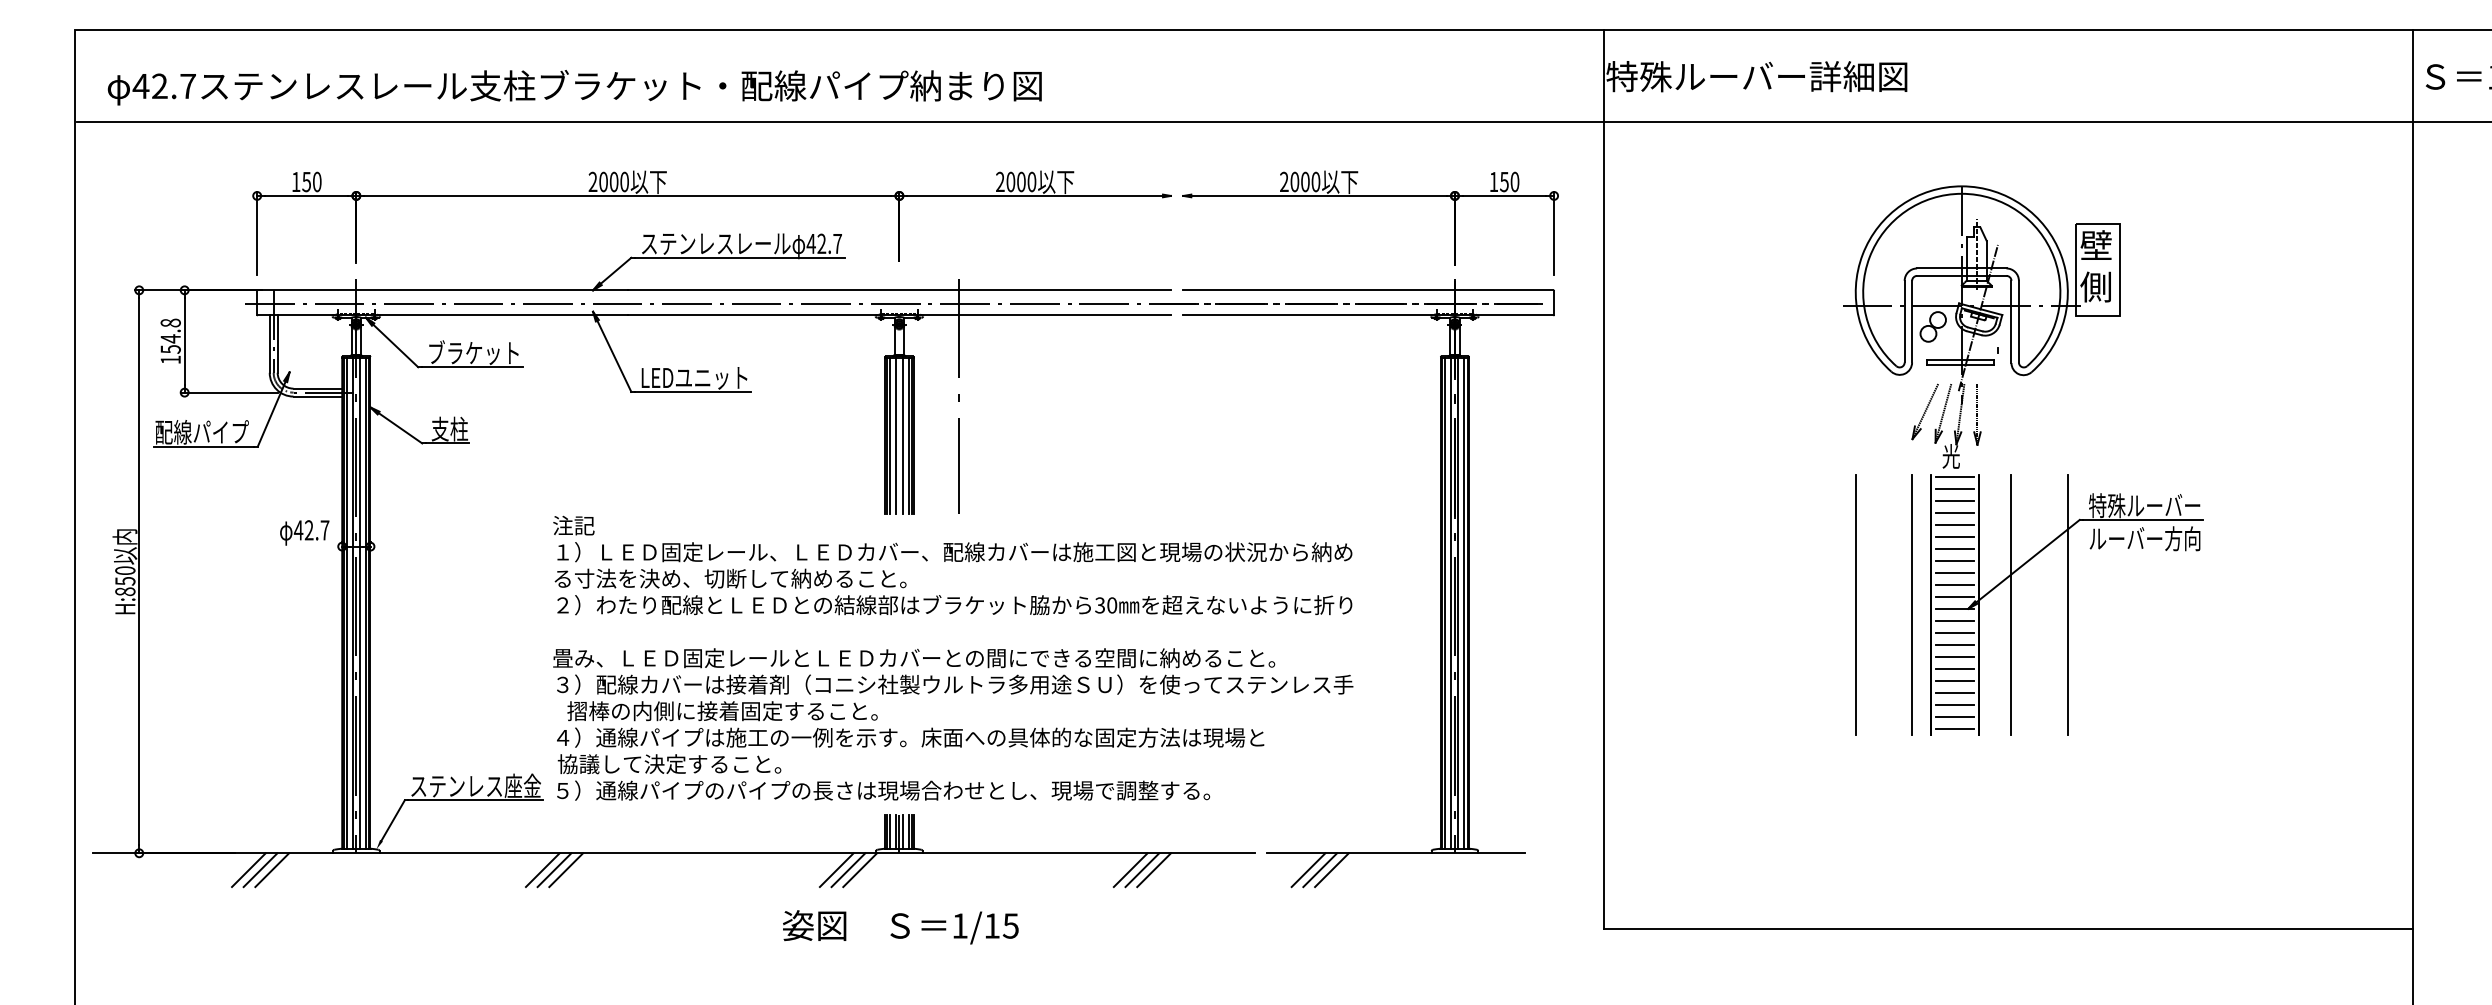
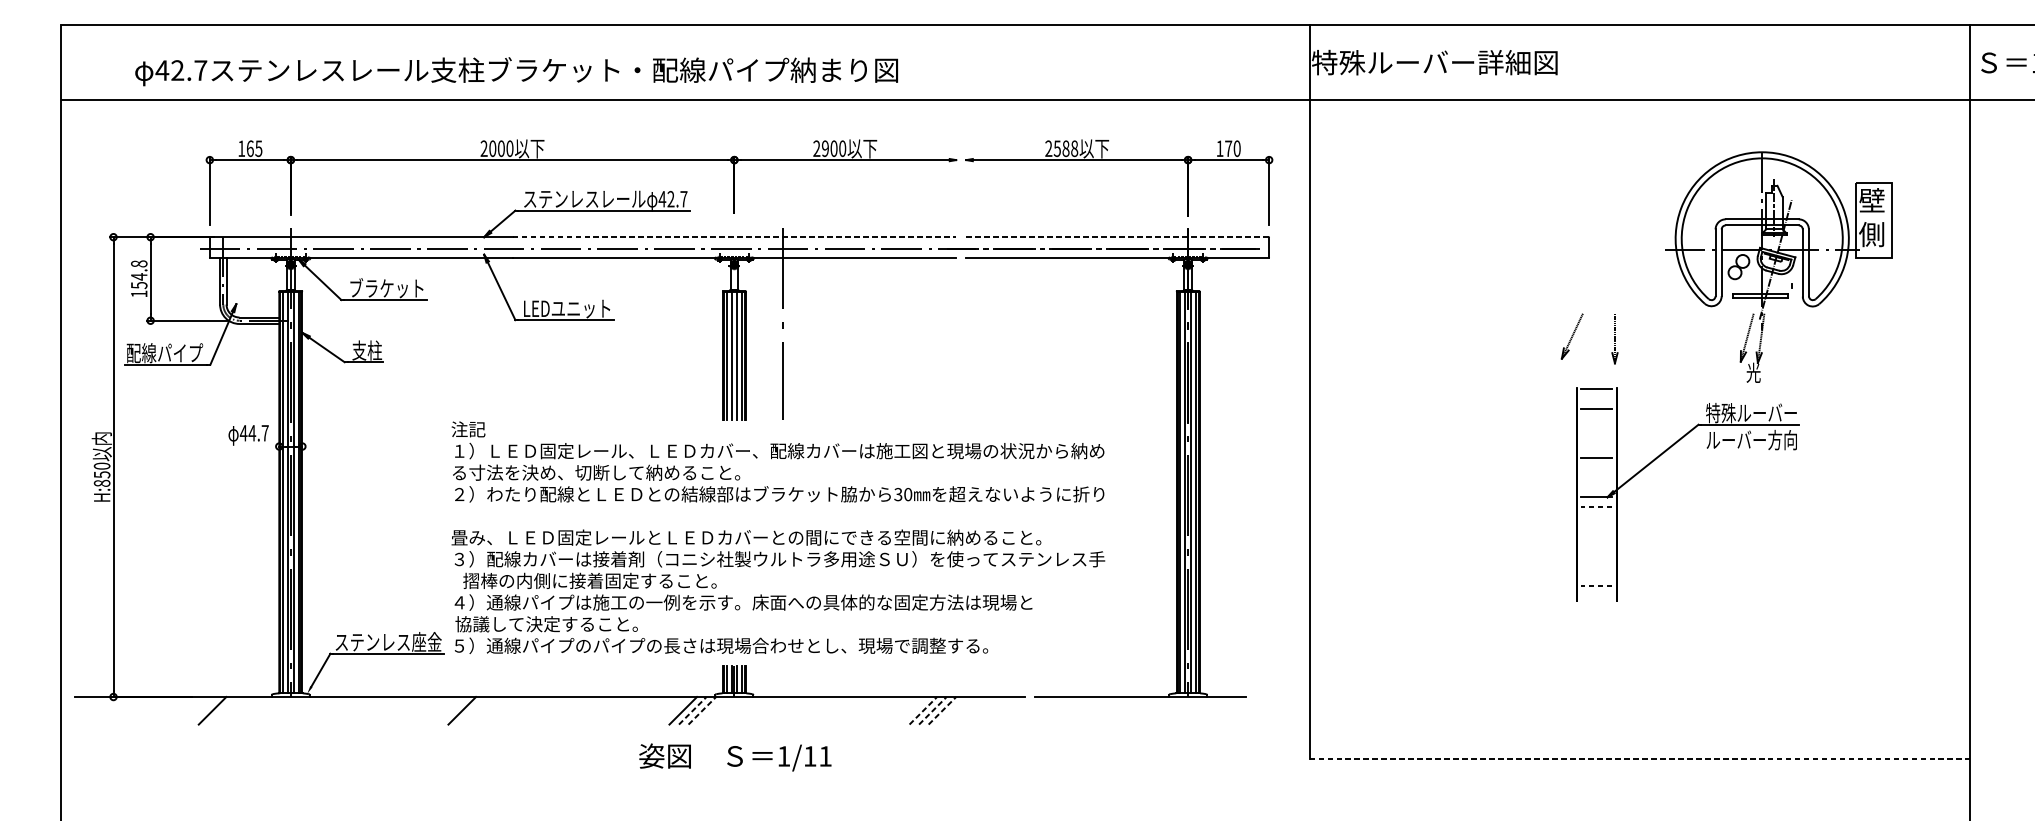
text: (574, 87) -> (516, 71), moved
text: (311, 181) -> (254, 148), 150 -> 165
text: (1305, 181) -> (1066, 148), 2000 -> 2588
text: (1010, 182) -> (825, 149), 2000 -> 2900
text: (1504, 182) -> (1228, 149), 150 -> 170
line: (899, 290) -> (734, 237), solid -> dashed
line: (1367, 290) -> (1116, 237), solid -> dashed
part: (1981, 326) -> (1778, 266), moved
line: (1955, 488) -> (1597, 399), removed
line: (1955, 512) -> (1597, 418), removed
line: (1955, 524) -> (1597, 428), removed
text: (308, 530) -> (251, 433), 42.7 -> 44.7
line: (1955, 536) -> (1597, 438), removed
line: (1955, 548) -> (1597, 448), removed
line: (1955, 572) -> (1597, 467), removed
line: (1955, 584) -> (1597, 477), removed
line: (1955, 596) -> (1597, 487), removed
line: (1855, 604) -> (1515, 493), removed
line: (1912, 604) -> (1561, 493), removed
line: (2011, 604) -> (1642, 493), removed
line: (2067, 604) -> (1688, 493), removed
line: (1954, 620) -> (1596, 506), solid -> dashed
line: (1955, 632) -> (1597, 516), removed
line: (1955, 644) -> (1597, 526), removed
line: (1955, 656) -> (1597, 536), removed
line: (1955, 668) -> (1597, 546), removed
line: (1955, 680) -> (1597, 555), removed
line: (1955, 692) -> (1597, 565), removed
line: (1955, 704) -> (1597, 575), removed
line: (1954, 716) -> (1596, 585), solid -> dashed
line: (1955, 729) -> (1597, 595), removed
line: (248, 870) -> (202, 711), removed
line: (272, 870) -> (222, 711), removed
line: (542, 870) -> (442, 711), removed
line: (554, 870) -> (452, 711), removed
line: (848, 870) -> (692, 711), solid -> dashed
line: (860, 870) -> (702, 711), solid -> dashed
line: (1130, 870) -> (923, 711), solid -> dashed
line: (1142, 870) -> (932, 711), solid -> dashed
line: (1154, 870) -> (942, 711), solid -> dashed
line: (1308, 870) -> (1068, 711), removed
line: (1320, 870) -> (1078, 711), removed
line: (1331, 870) -> (1087, 711), removed
text: (1010, 925) -> (825, 756), 1/15 -> 1/11
line: (2008, 928) -> (1640, 758), solid -> dashed

